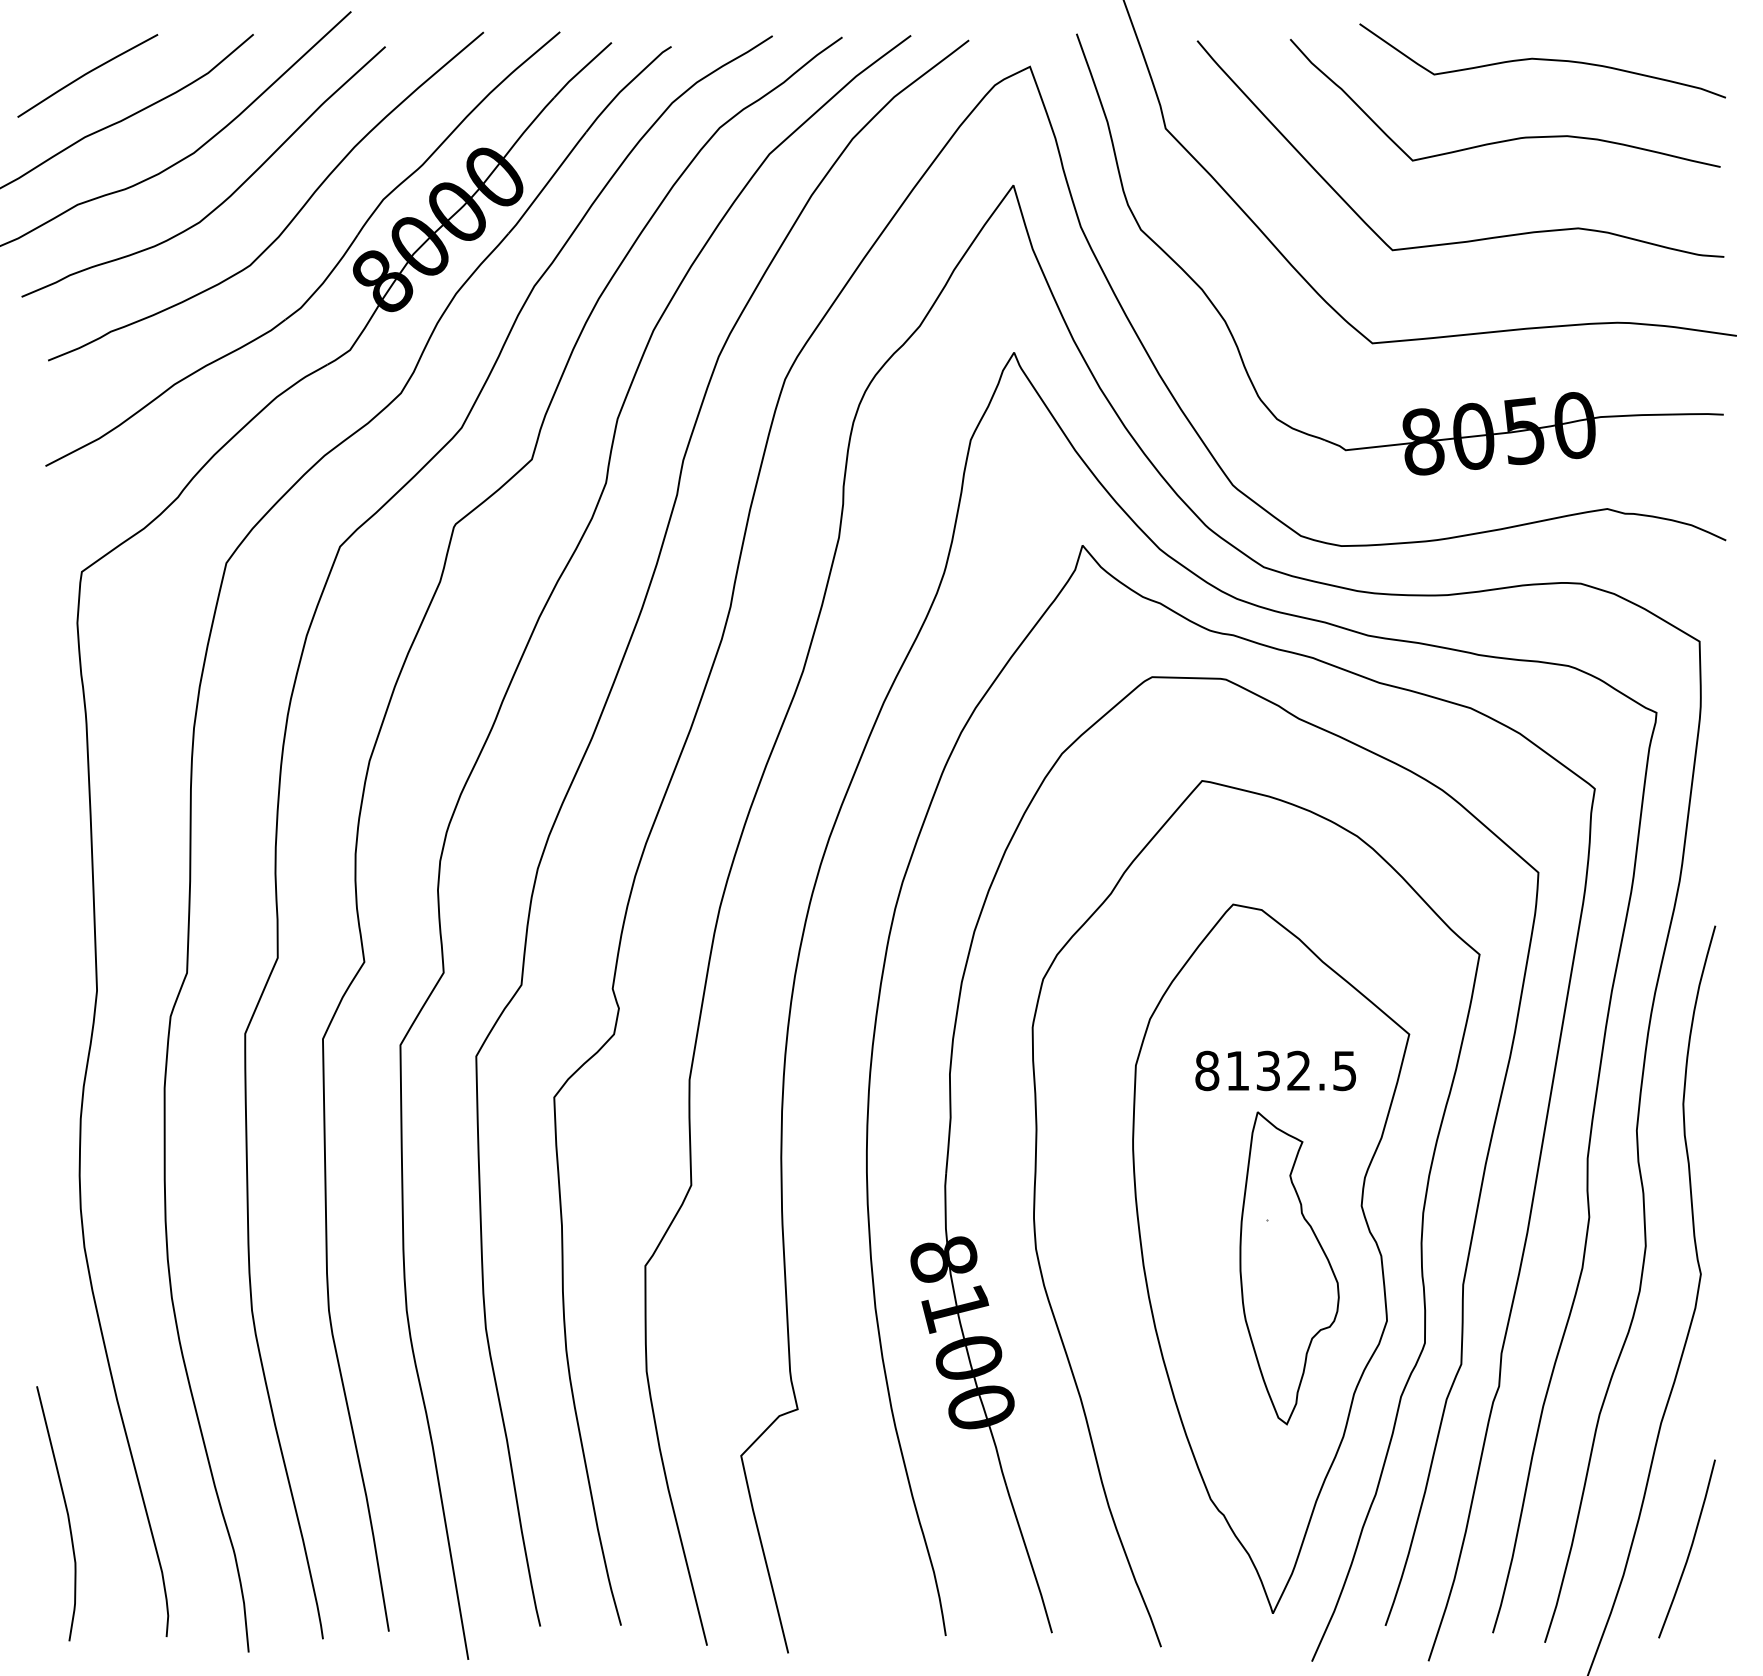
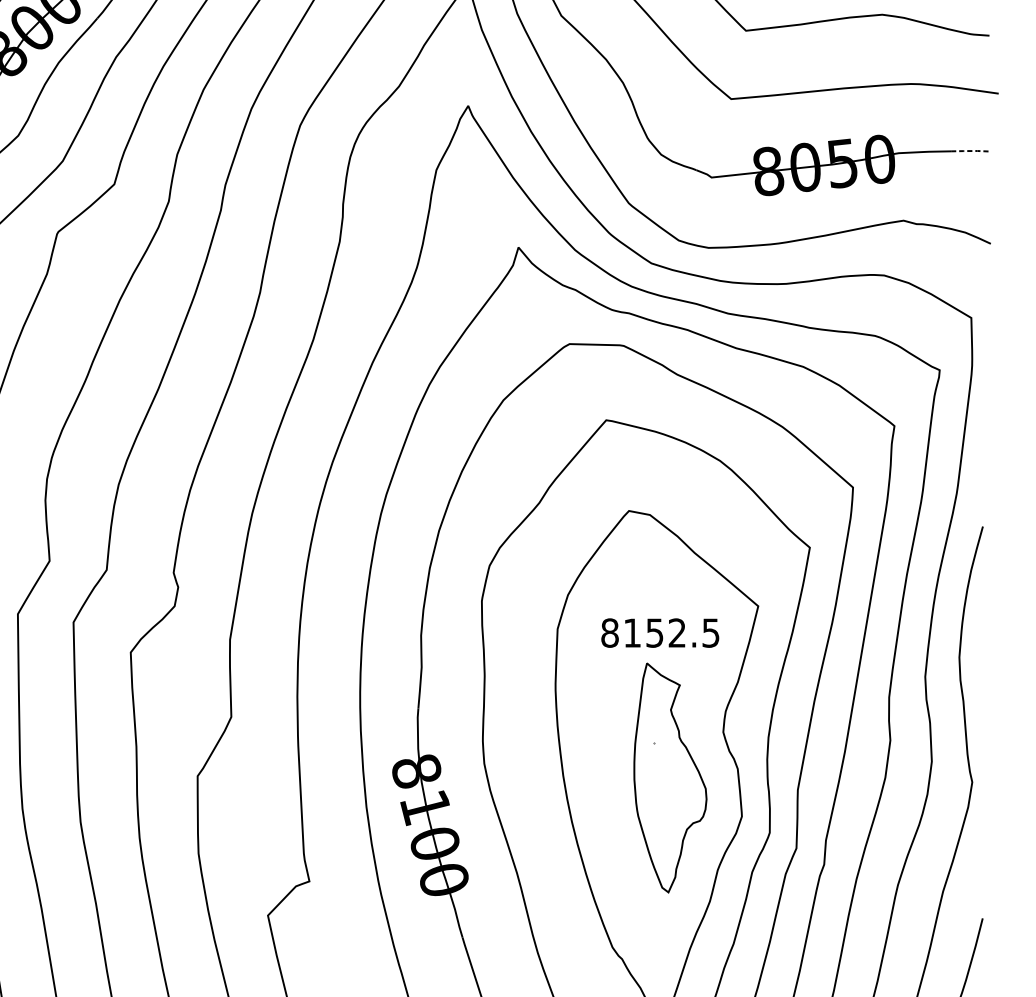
line: (1698, 414) -> (970, 151), solid -> dashed
text: (1268, 1070) -> (654, 632), 8132.5 -> 8152.5

